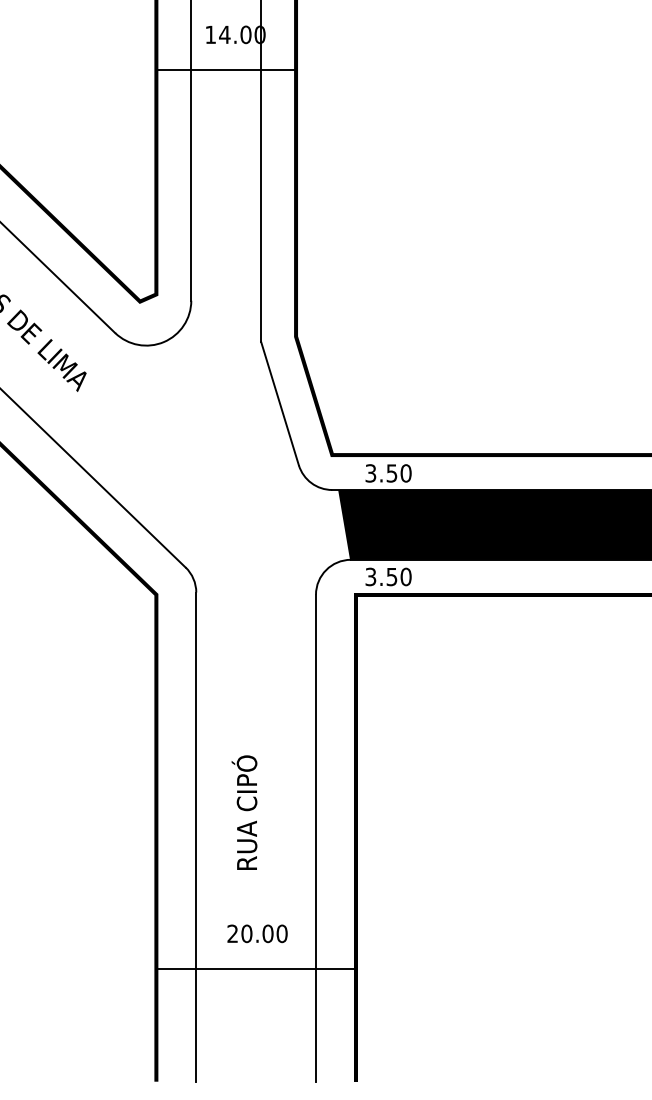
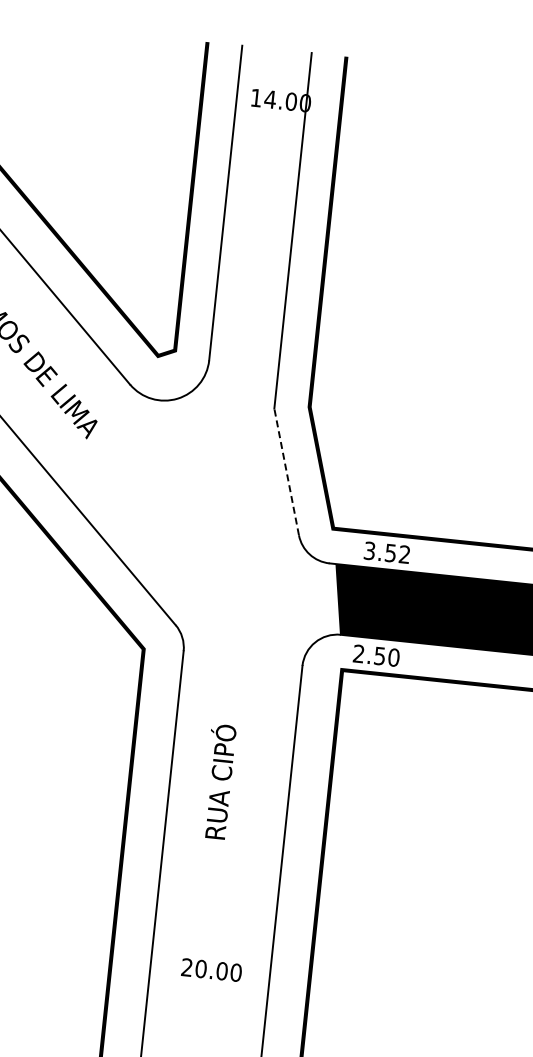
line: (226, 70) -> (268, 135), removed
line: (279, 403) -> (286, 471), solid -> dashed
text: (405, 473) -> (404, 554), 3.50 -> 3.52
text: (370, 577) -> (358, 654), 3.50 -> 2.50
text: (244, 812) -> (218, 781), moved
text: (257, 933) -> (211, 969), moved
line: (255, 969) -> (203, 1032), removed

